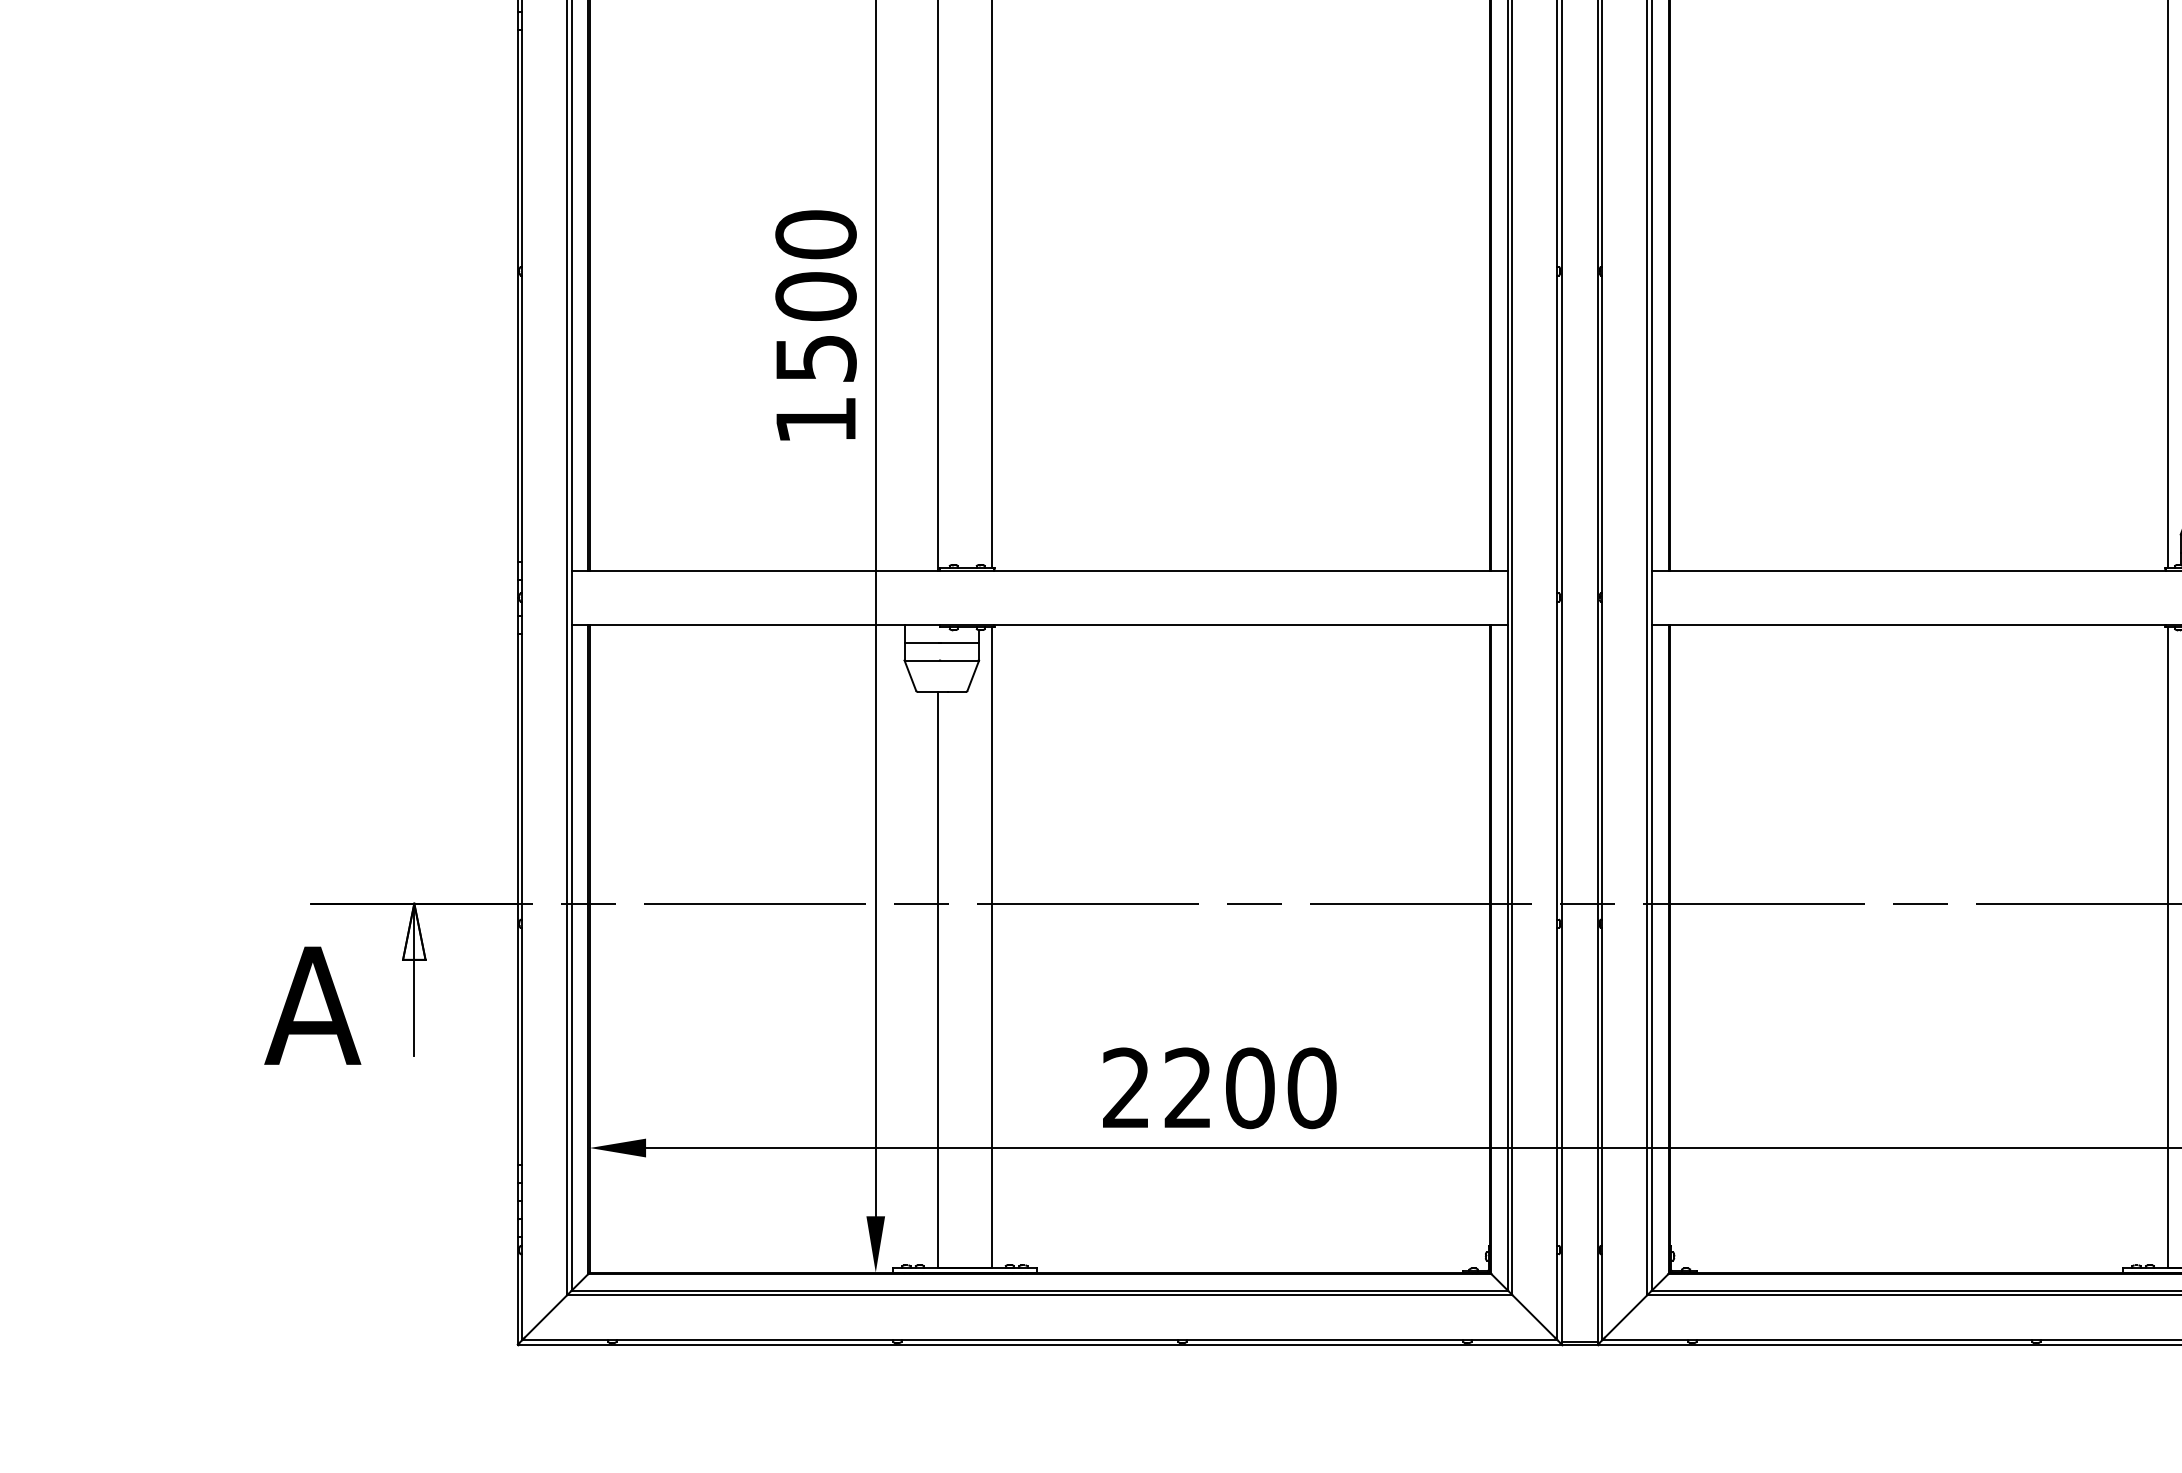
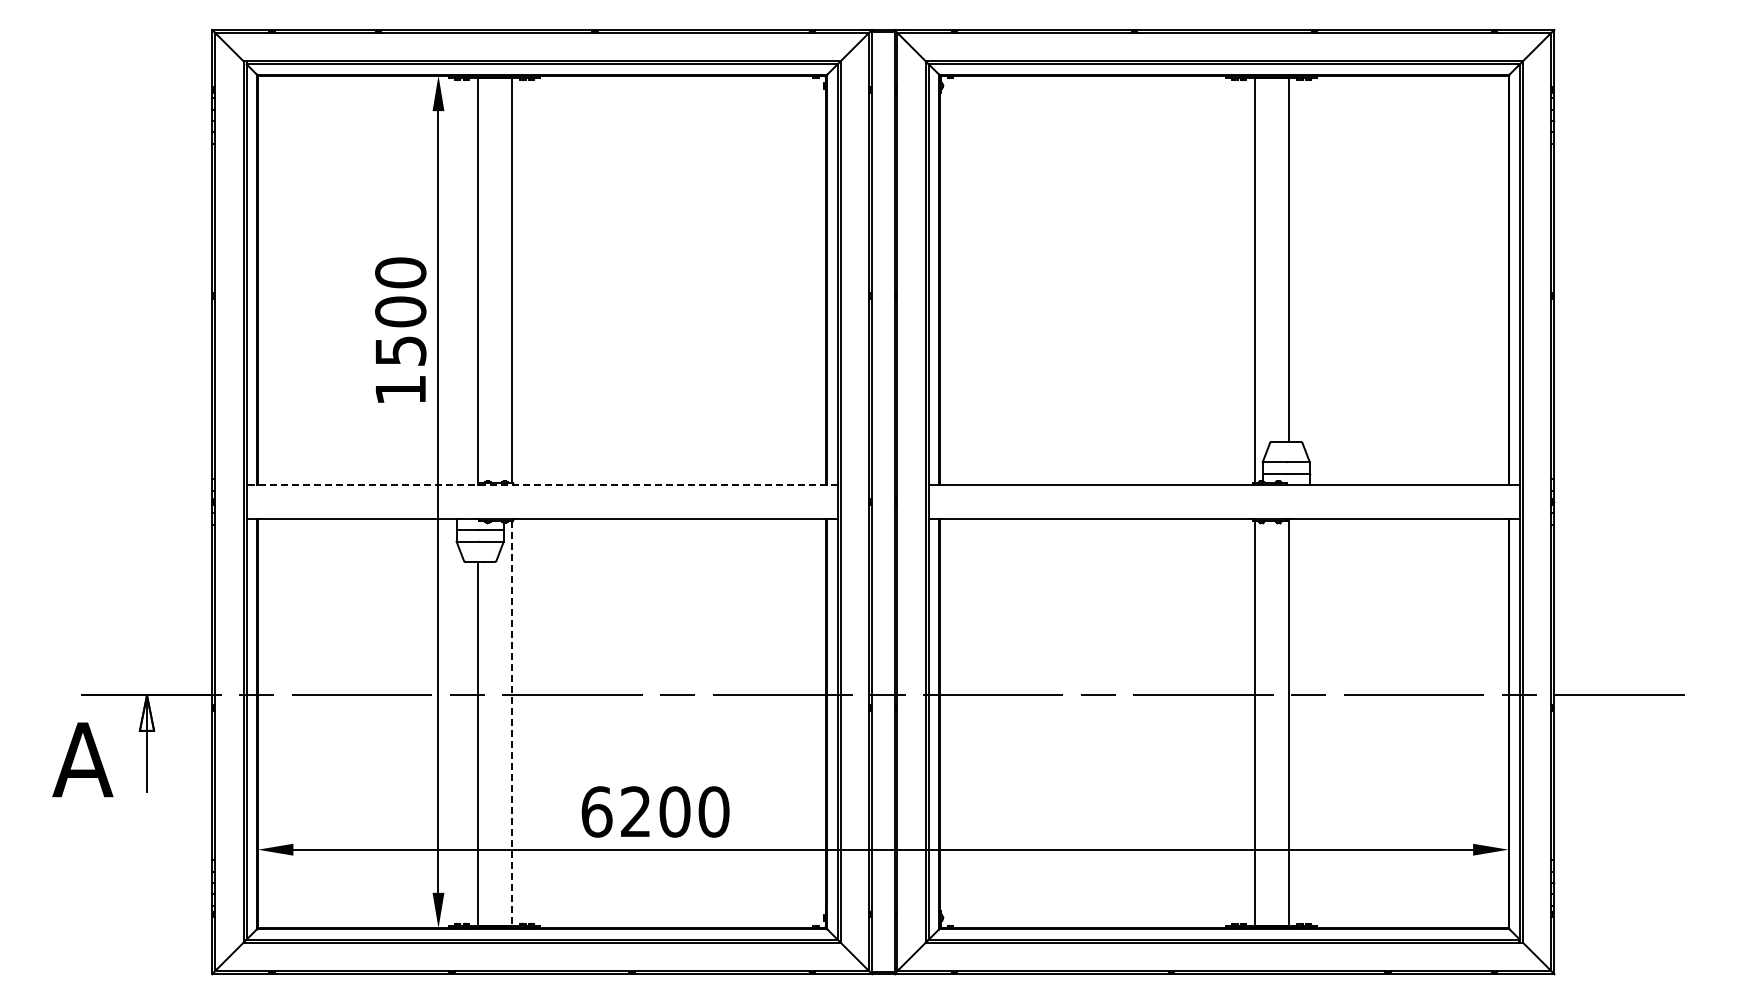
line: (1040, 569) -> (542, 484), solid -> dashed
line: (991, 948) -> (511, 723), solid -> dashed
text: (1125, 1087) -> (596, 811), 2200 -> 6200

